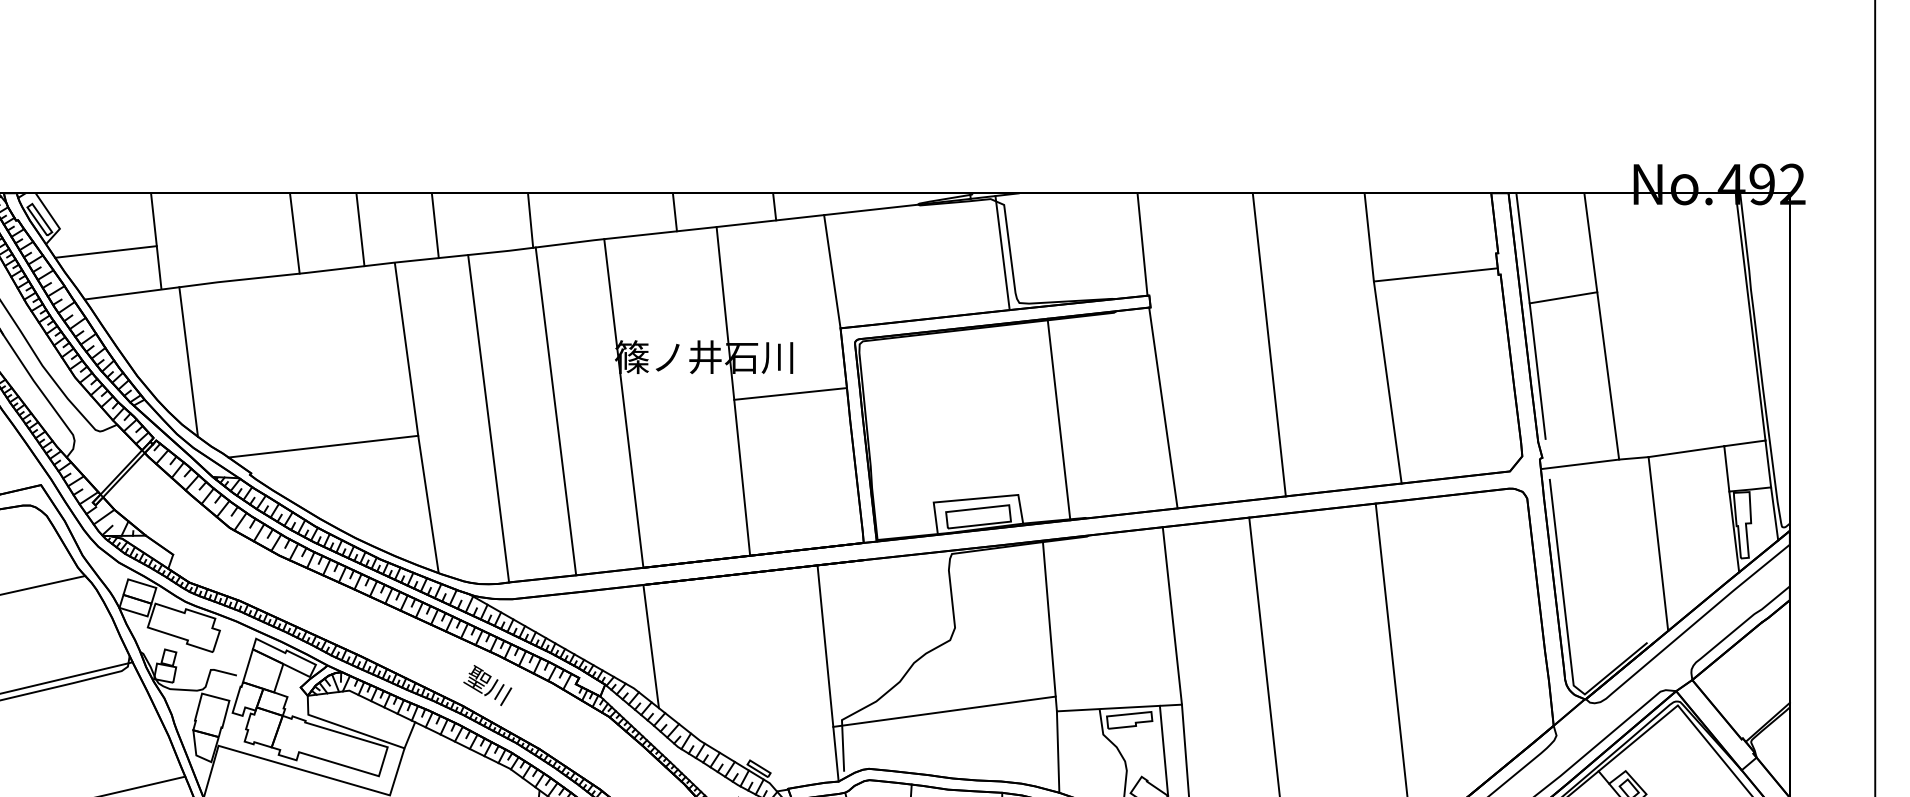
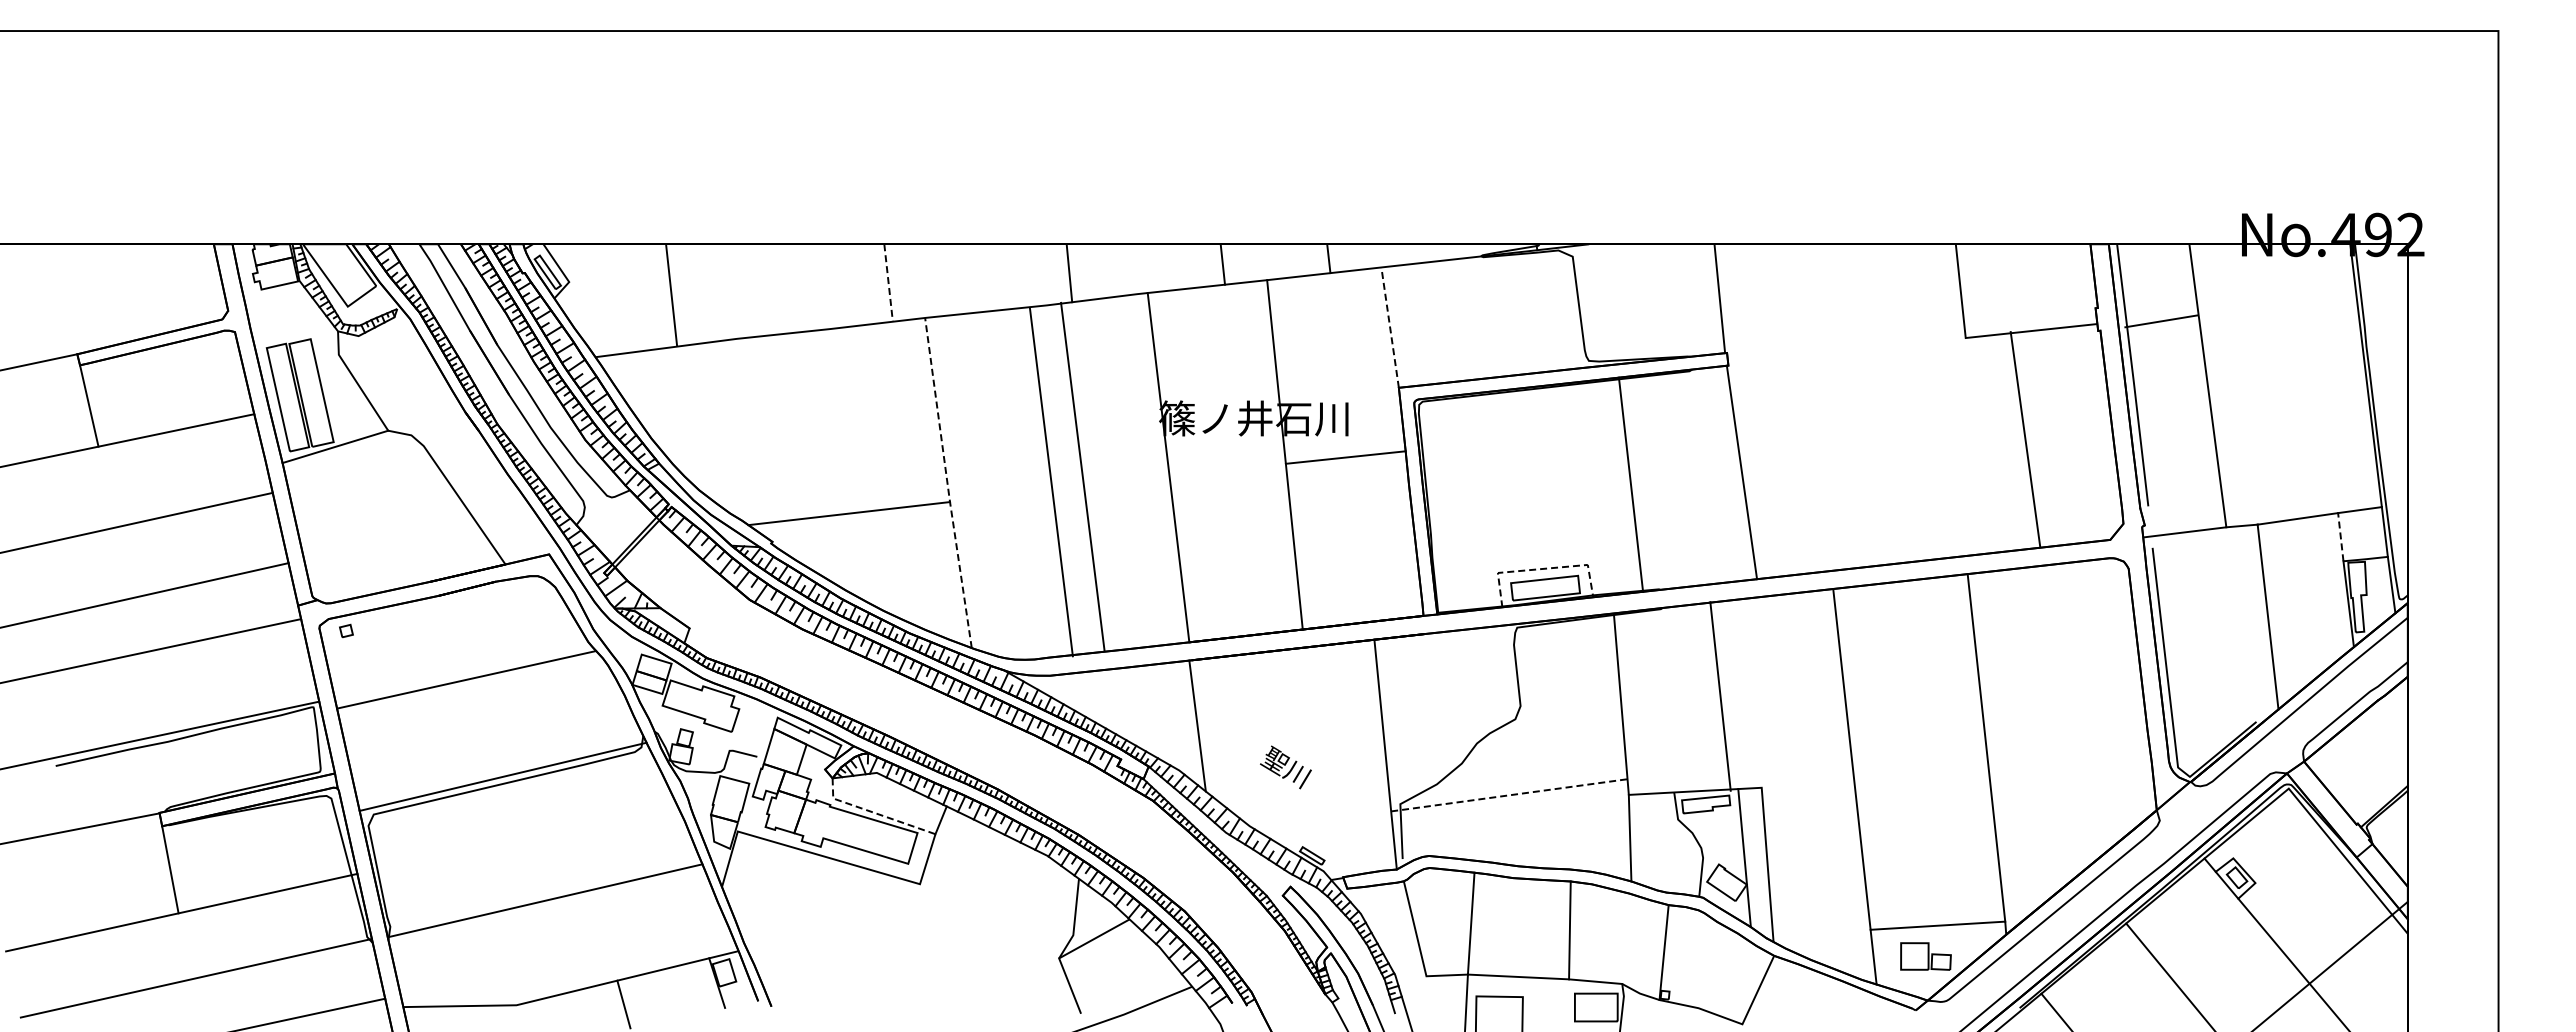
line: (434, 225) -> (967, 278), removed
line: (360, 229) -> (888, 282), solid -> dashed
line: (294, 233) -> (818, 286), removed
line: (106, 251) -> (618, 306), removed
line: (1002, 252) -> (1570, 307), removed
line: (832, 271) -> (1390, 327), solid -> dashed
line: (1563, 297) -> (2161, 321), moved
line: (1269, 344) -> (1854, 405), removed
line: (188, 361) -> (705, 423), removed
line: (1387, 382) -> (2025, 439), moved
line: (555, 410) -> (1050, 481), moved
line: (415, 418) -> (947, 483), solid -> dashed
line: (488, 418) -> (1082, 476), moved
line: (1726, 468) -> (2340, 536), solid -> dashed
line: (975, 498) -> (1542, 568), solid -> dashed
line: (1172, 615) -> (1720, 696), moved
text: (487, 685) -> (1285, 767), moved
line: (944, 711) -> (1509, 795), solid -> dashed
line: (347, 727) -> (874, 812), solid -> dashed

